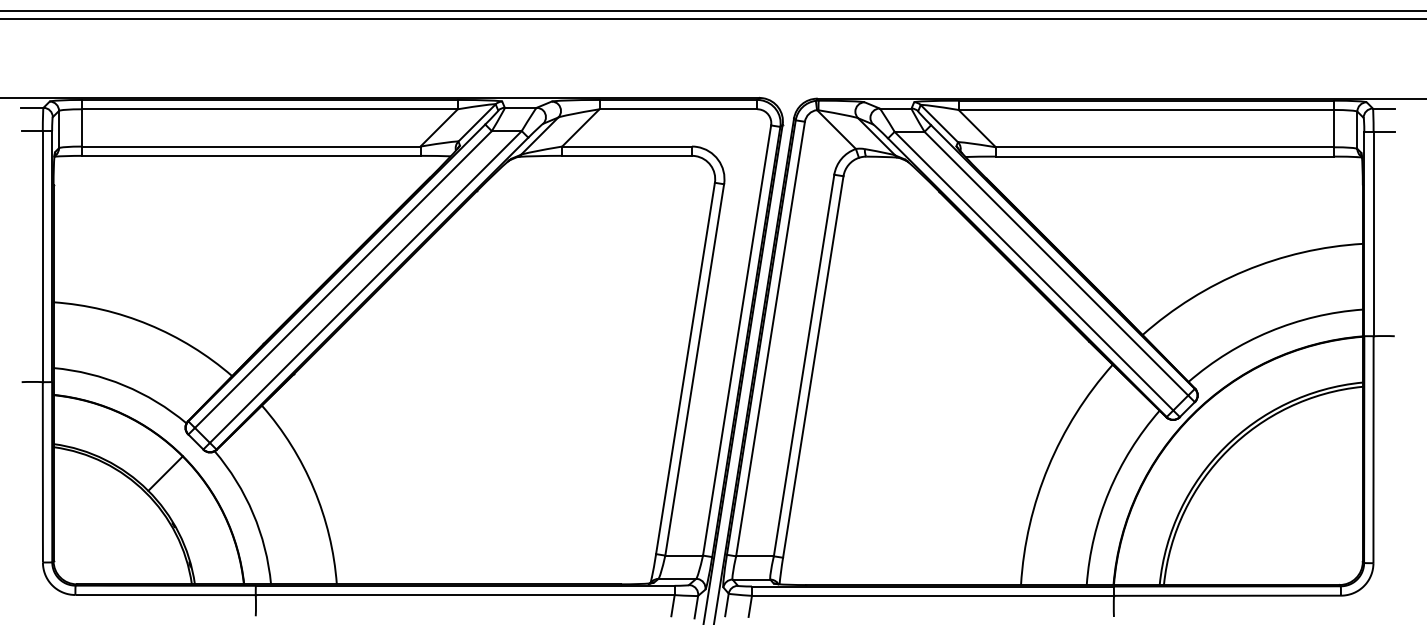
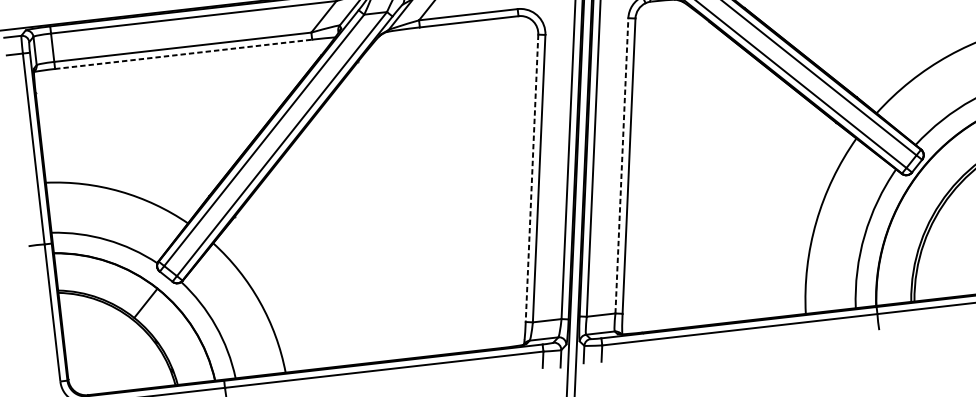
line: (251, 155) -> (183, 54), solid -> dashed
line: (804, 365) -> (622, 165), solid -> dashed
line: (685, 368) -> (532, 178), solid -> dashed

